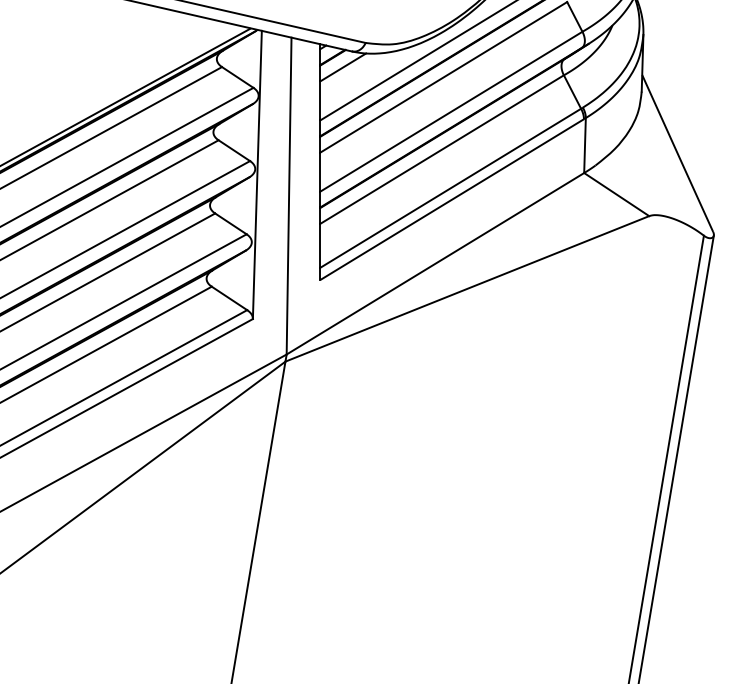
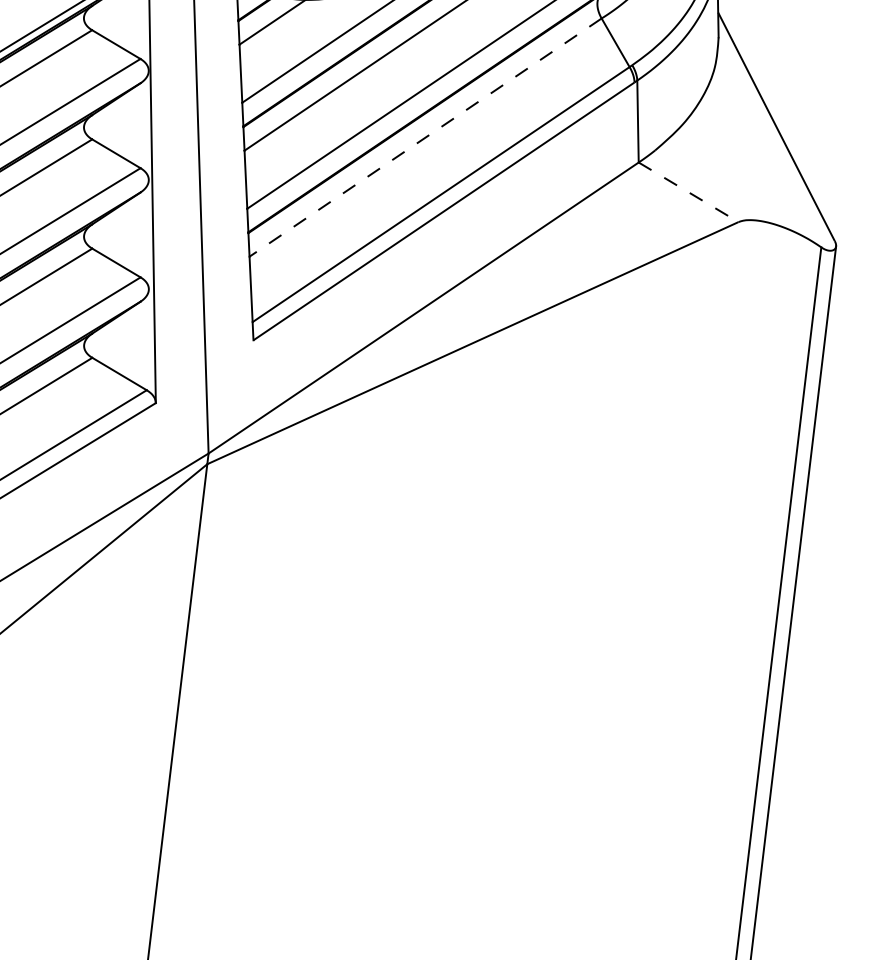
line: (442, 149) -> (426, 137), solid -> dashed
line: (617, 194) -> (689, 192), solid -> dashed

